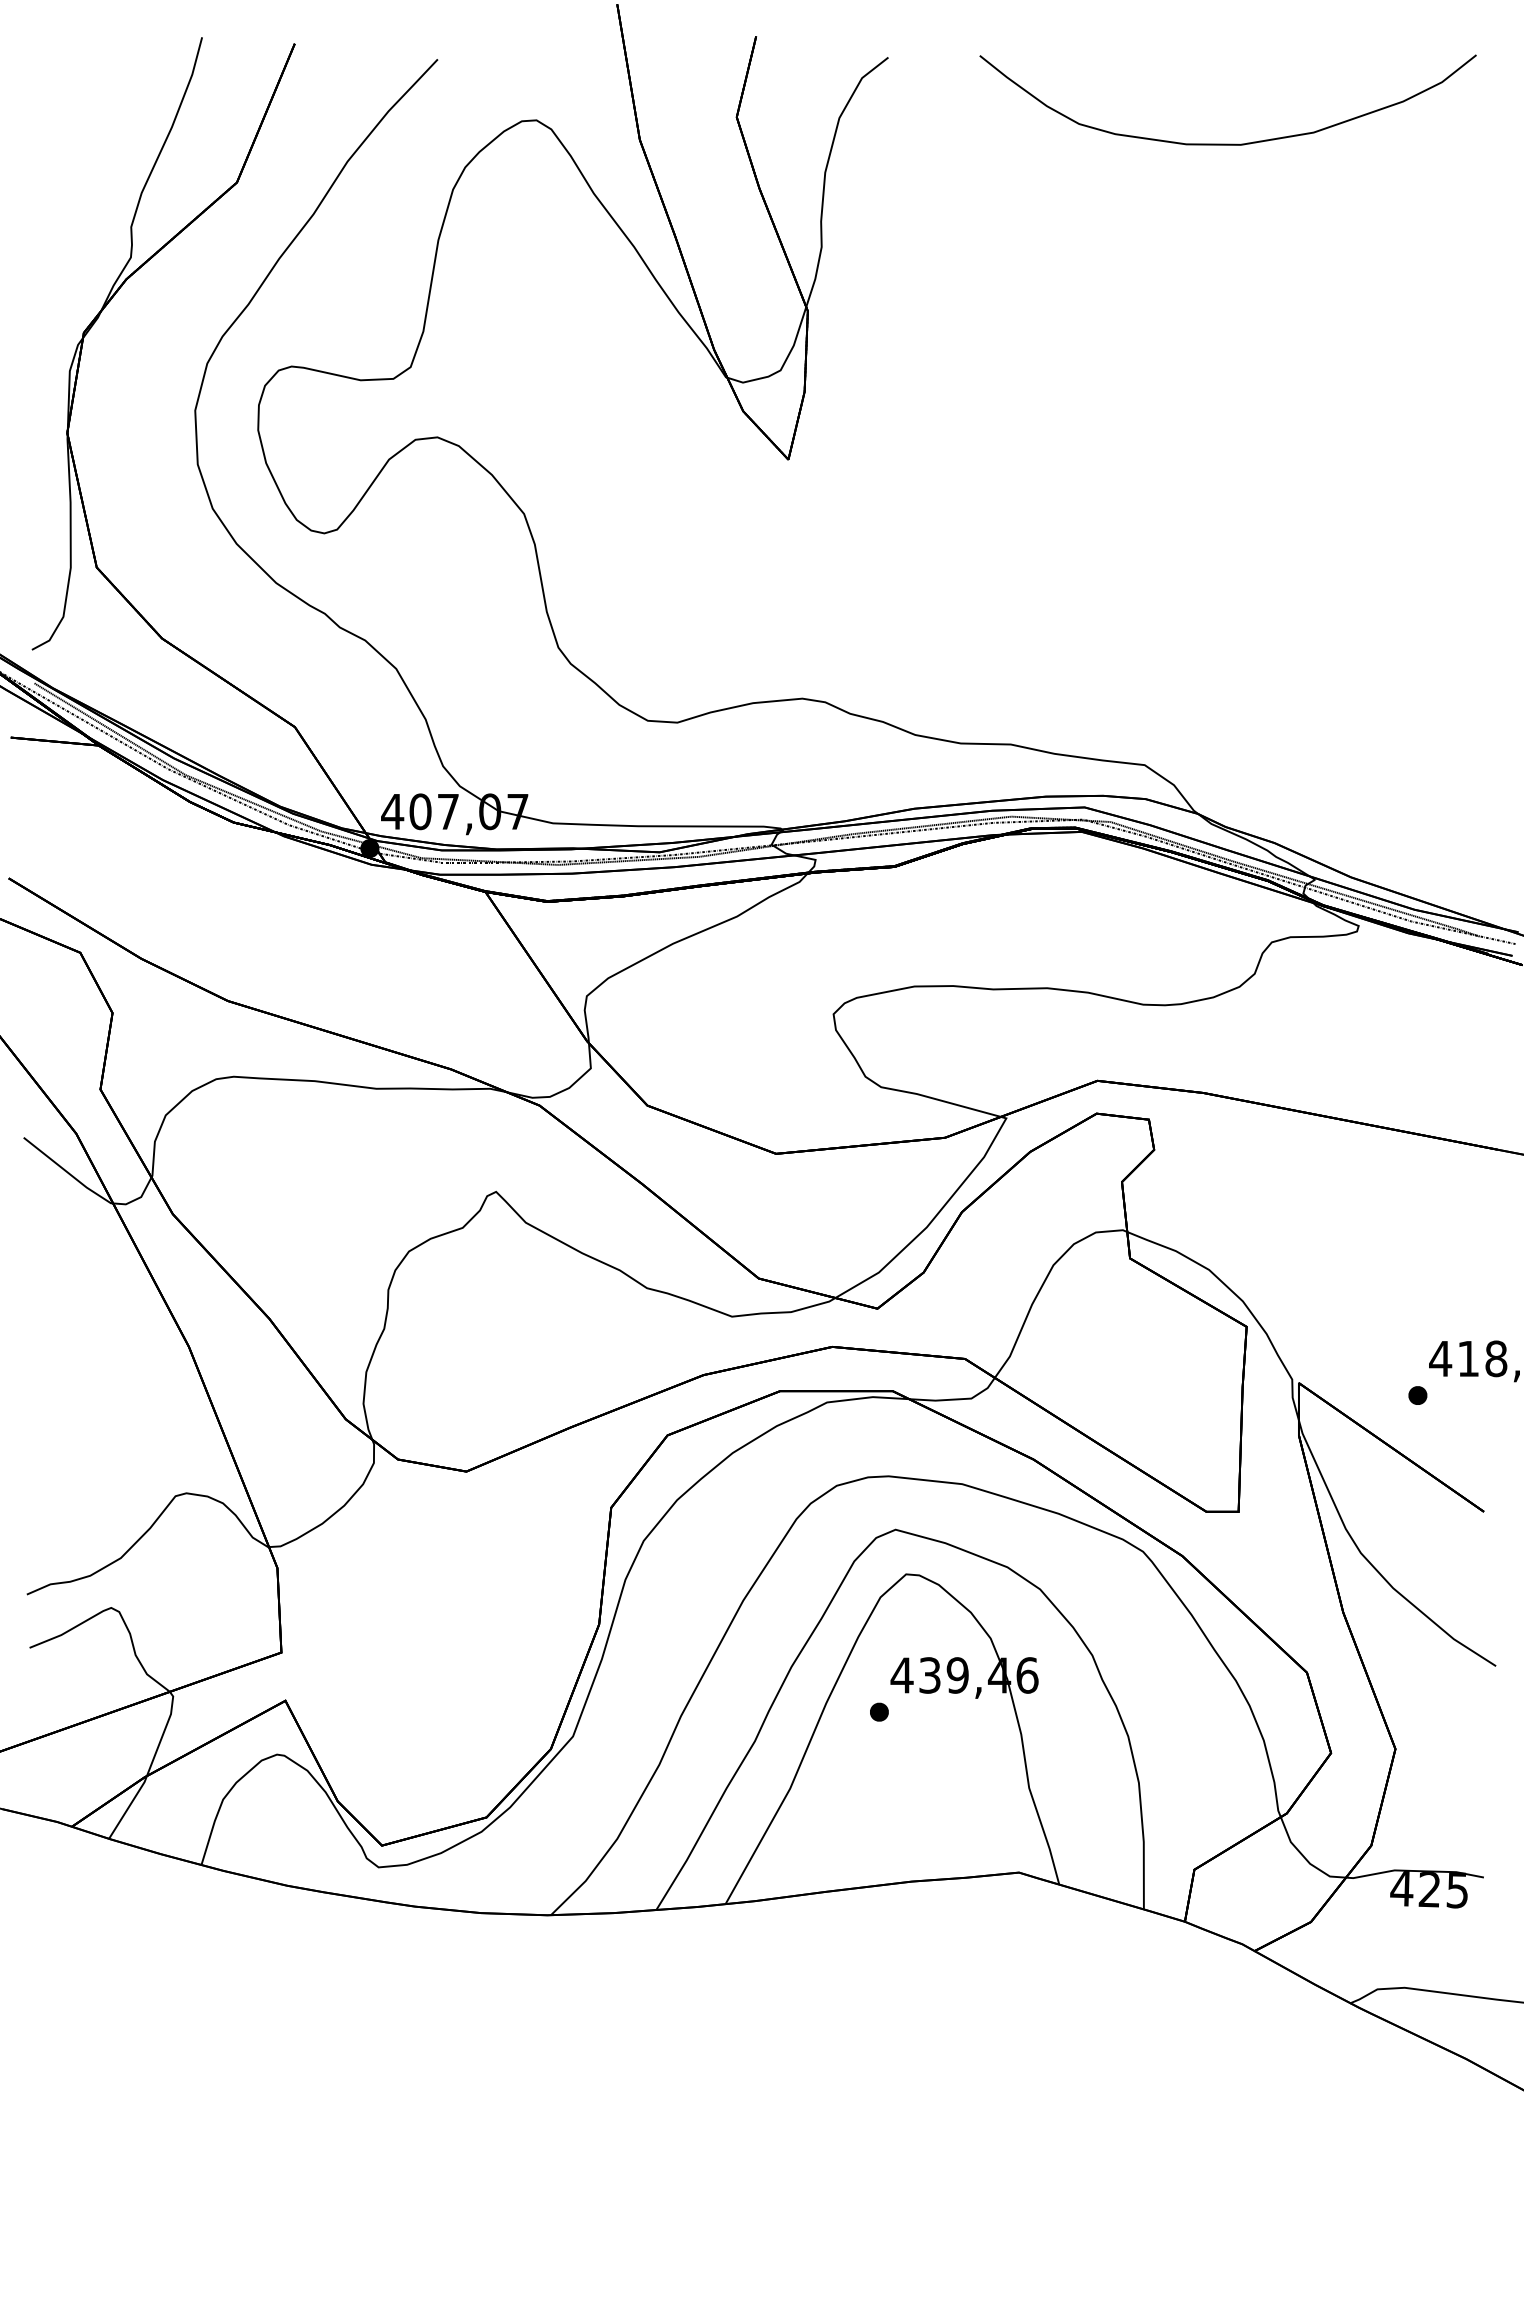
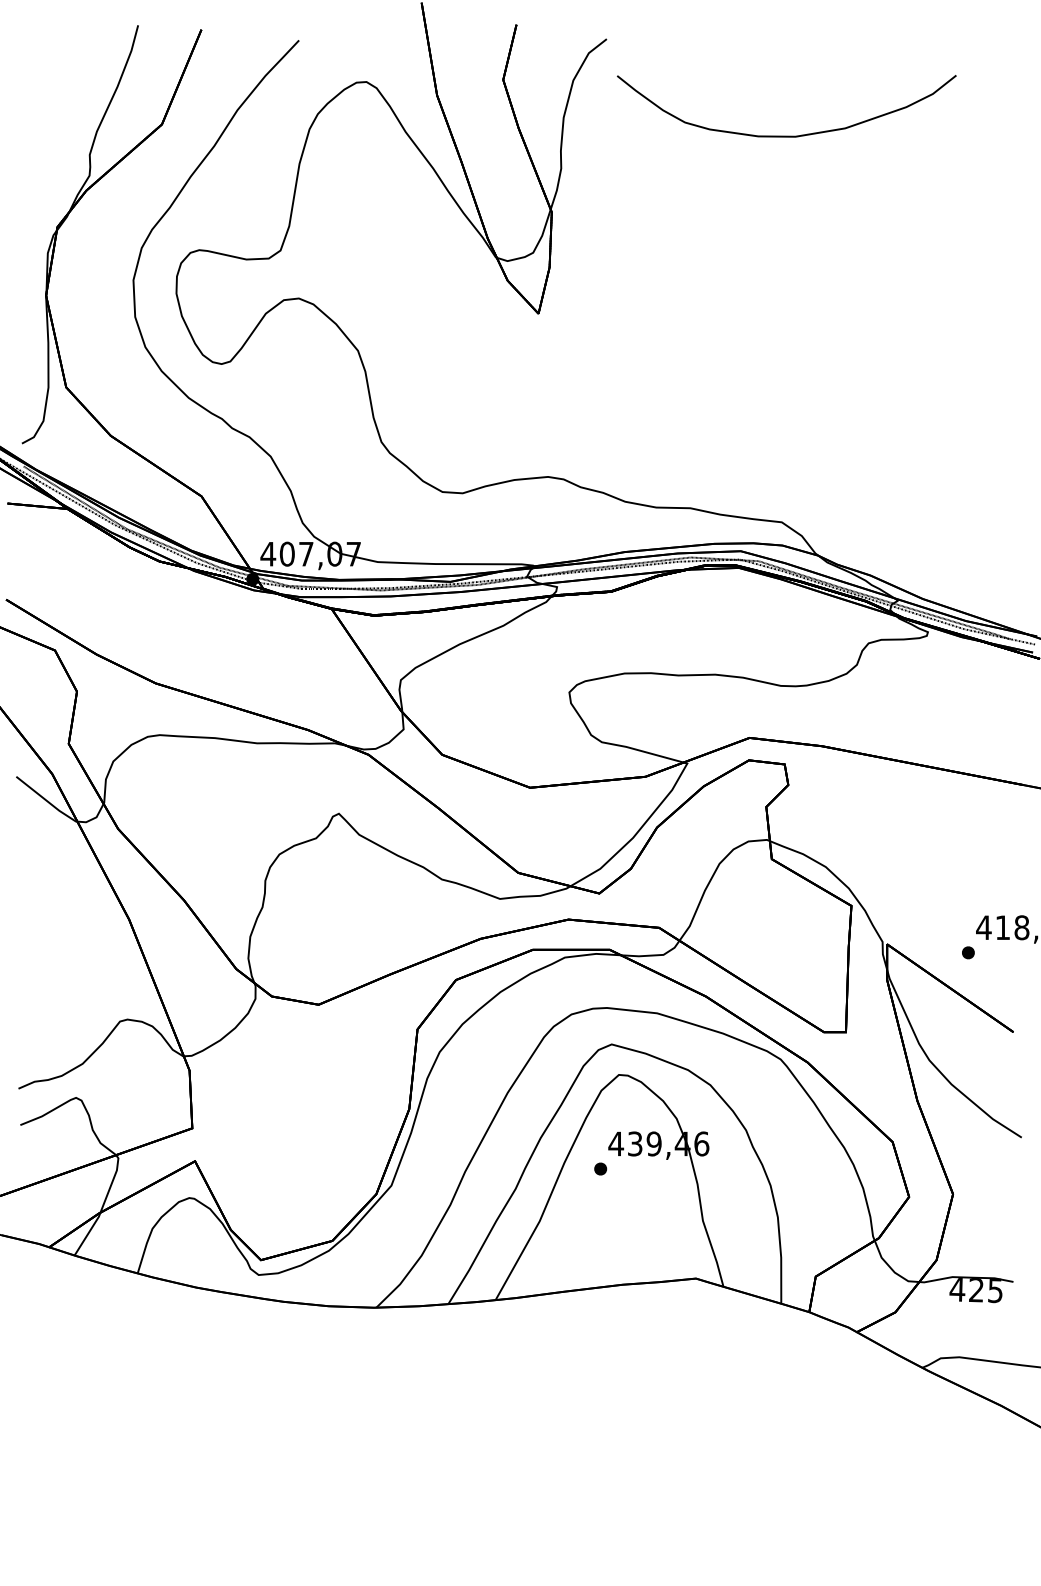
curve: (1227, 143) -> (786, 135), moved

